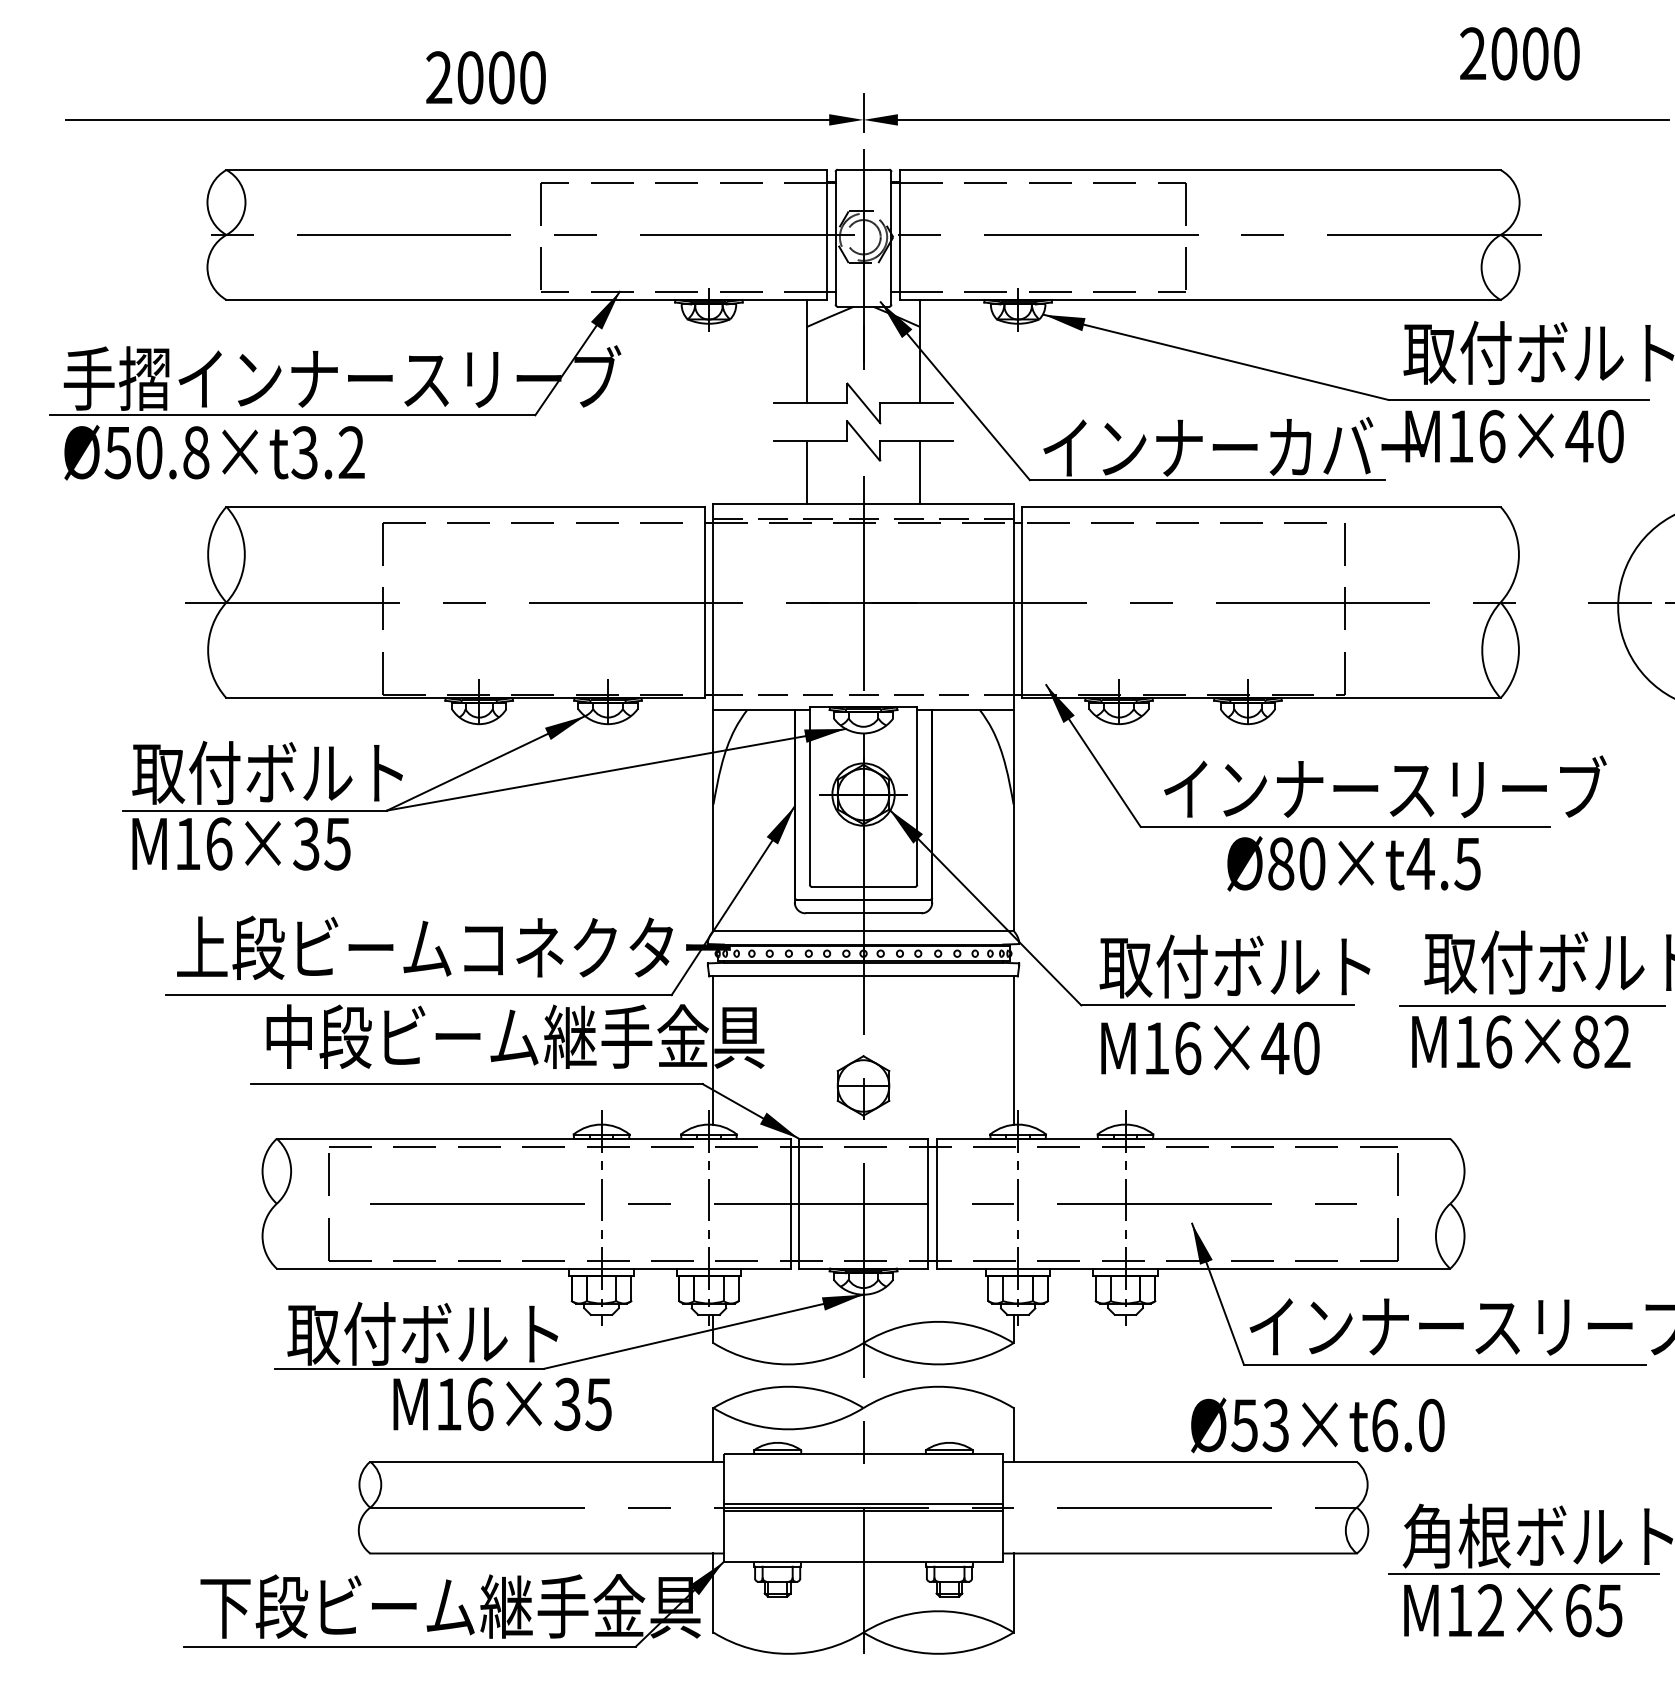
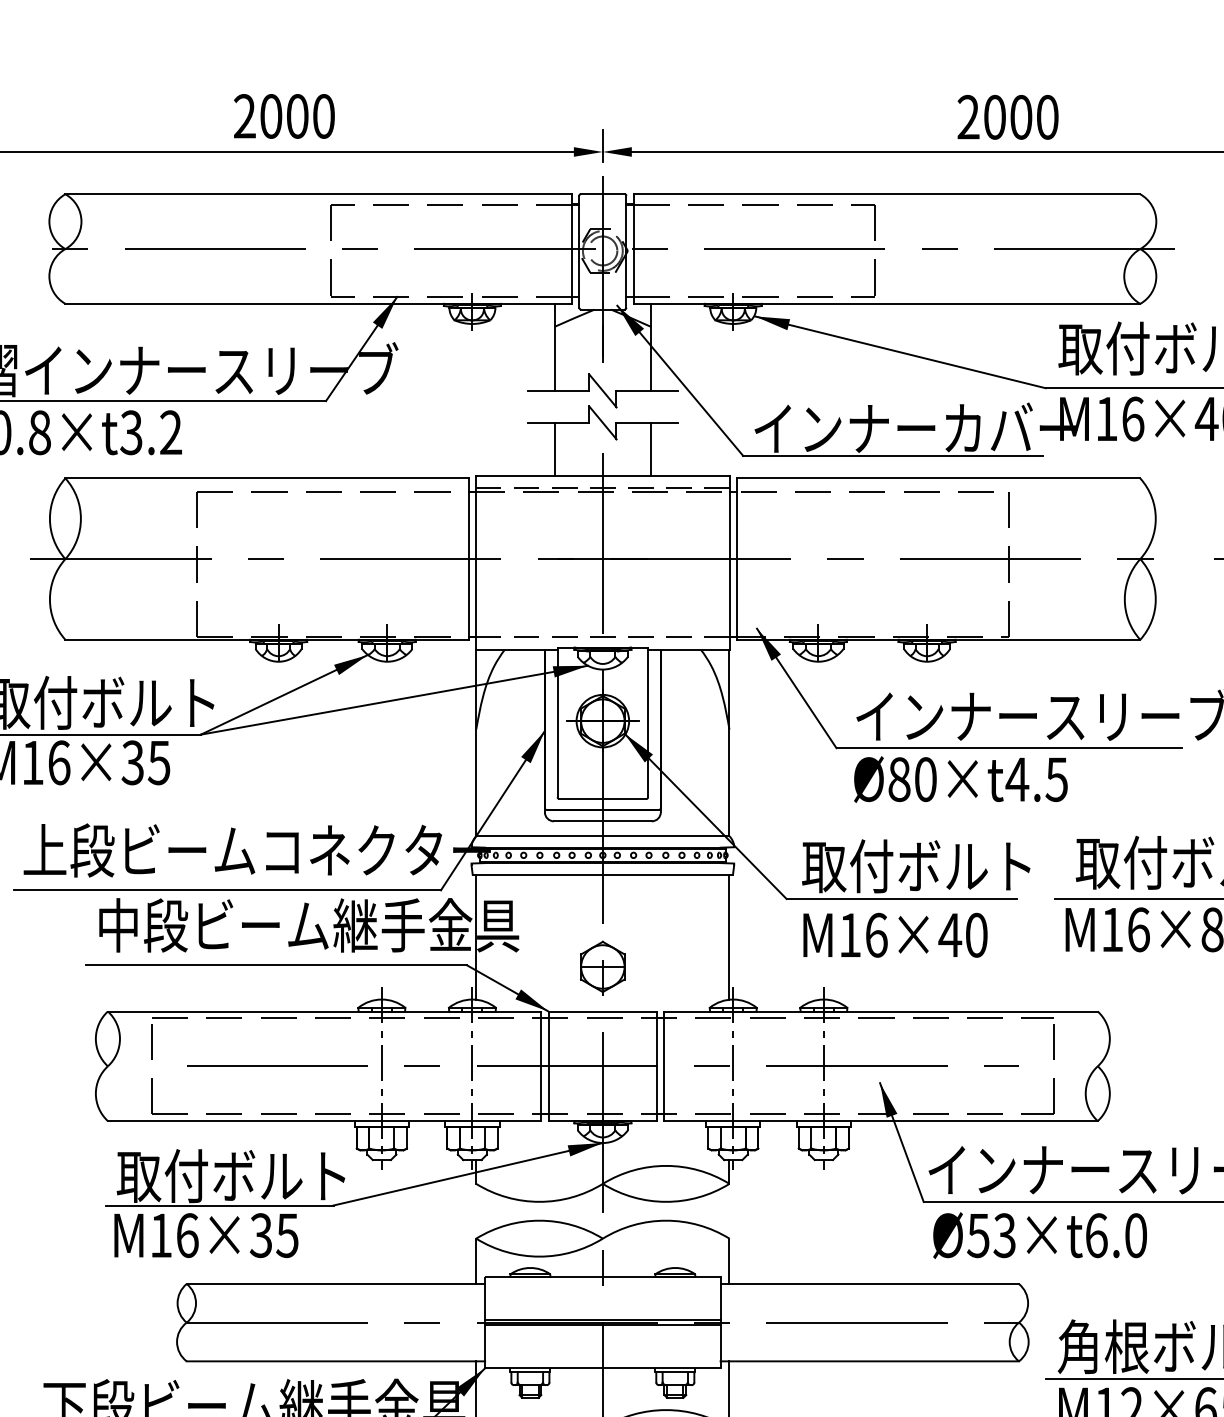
text: (1519, 53) -> (1007, 117), moved
text: (1353, 863) -> (960, 779), moved
text: (502, 1403) -> (206, 1234), moved
text: (1317, 1425) -> (1039, 1235), moved

